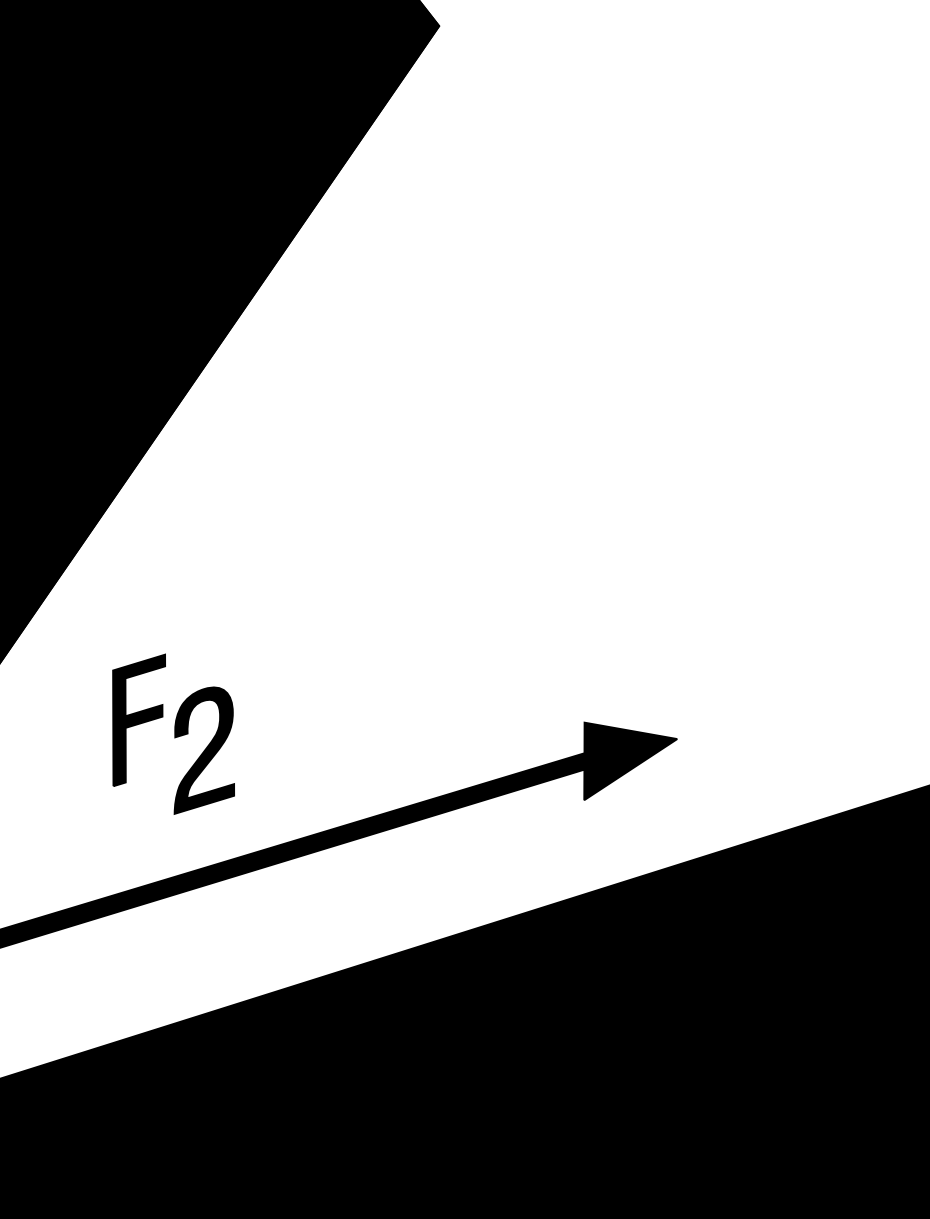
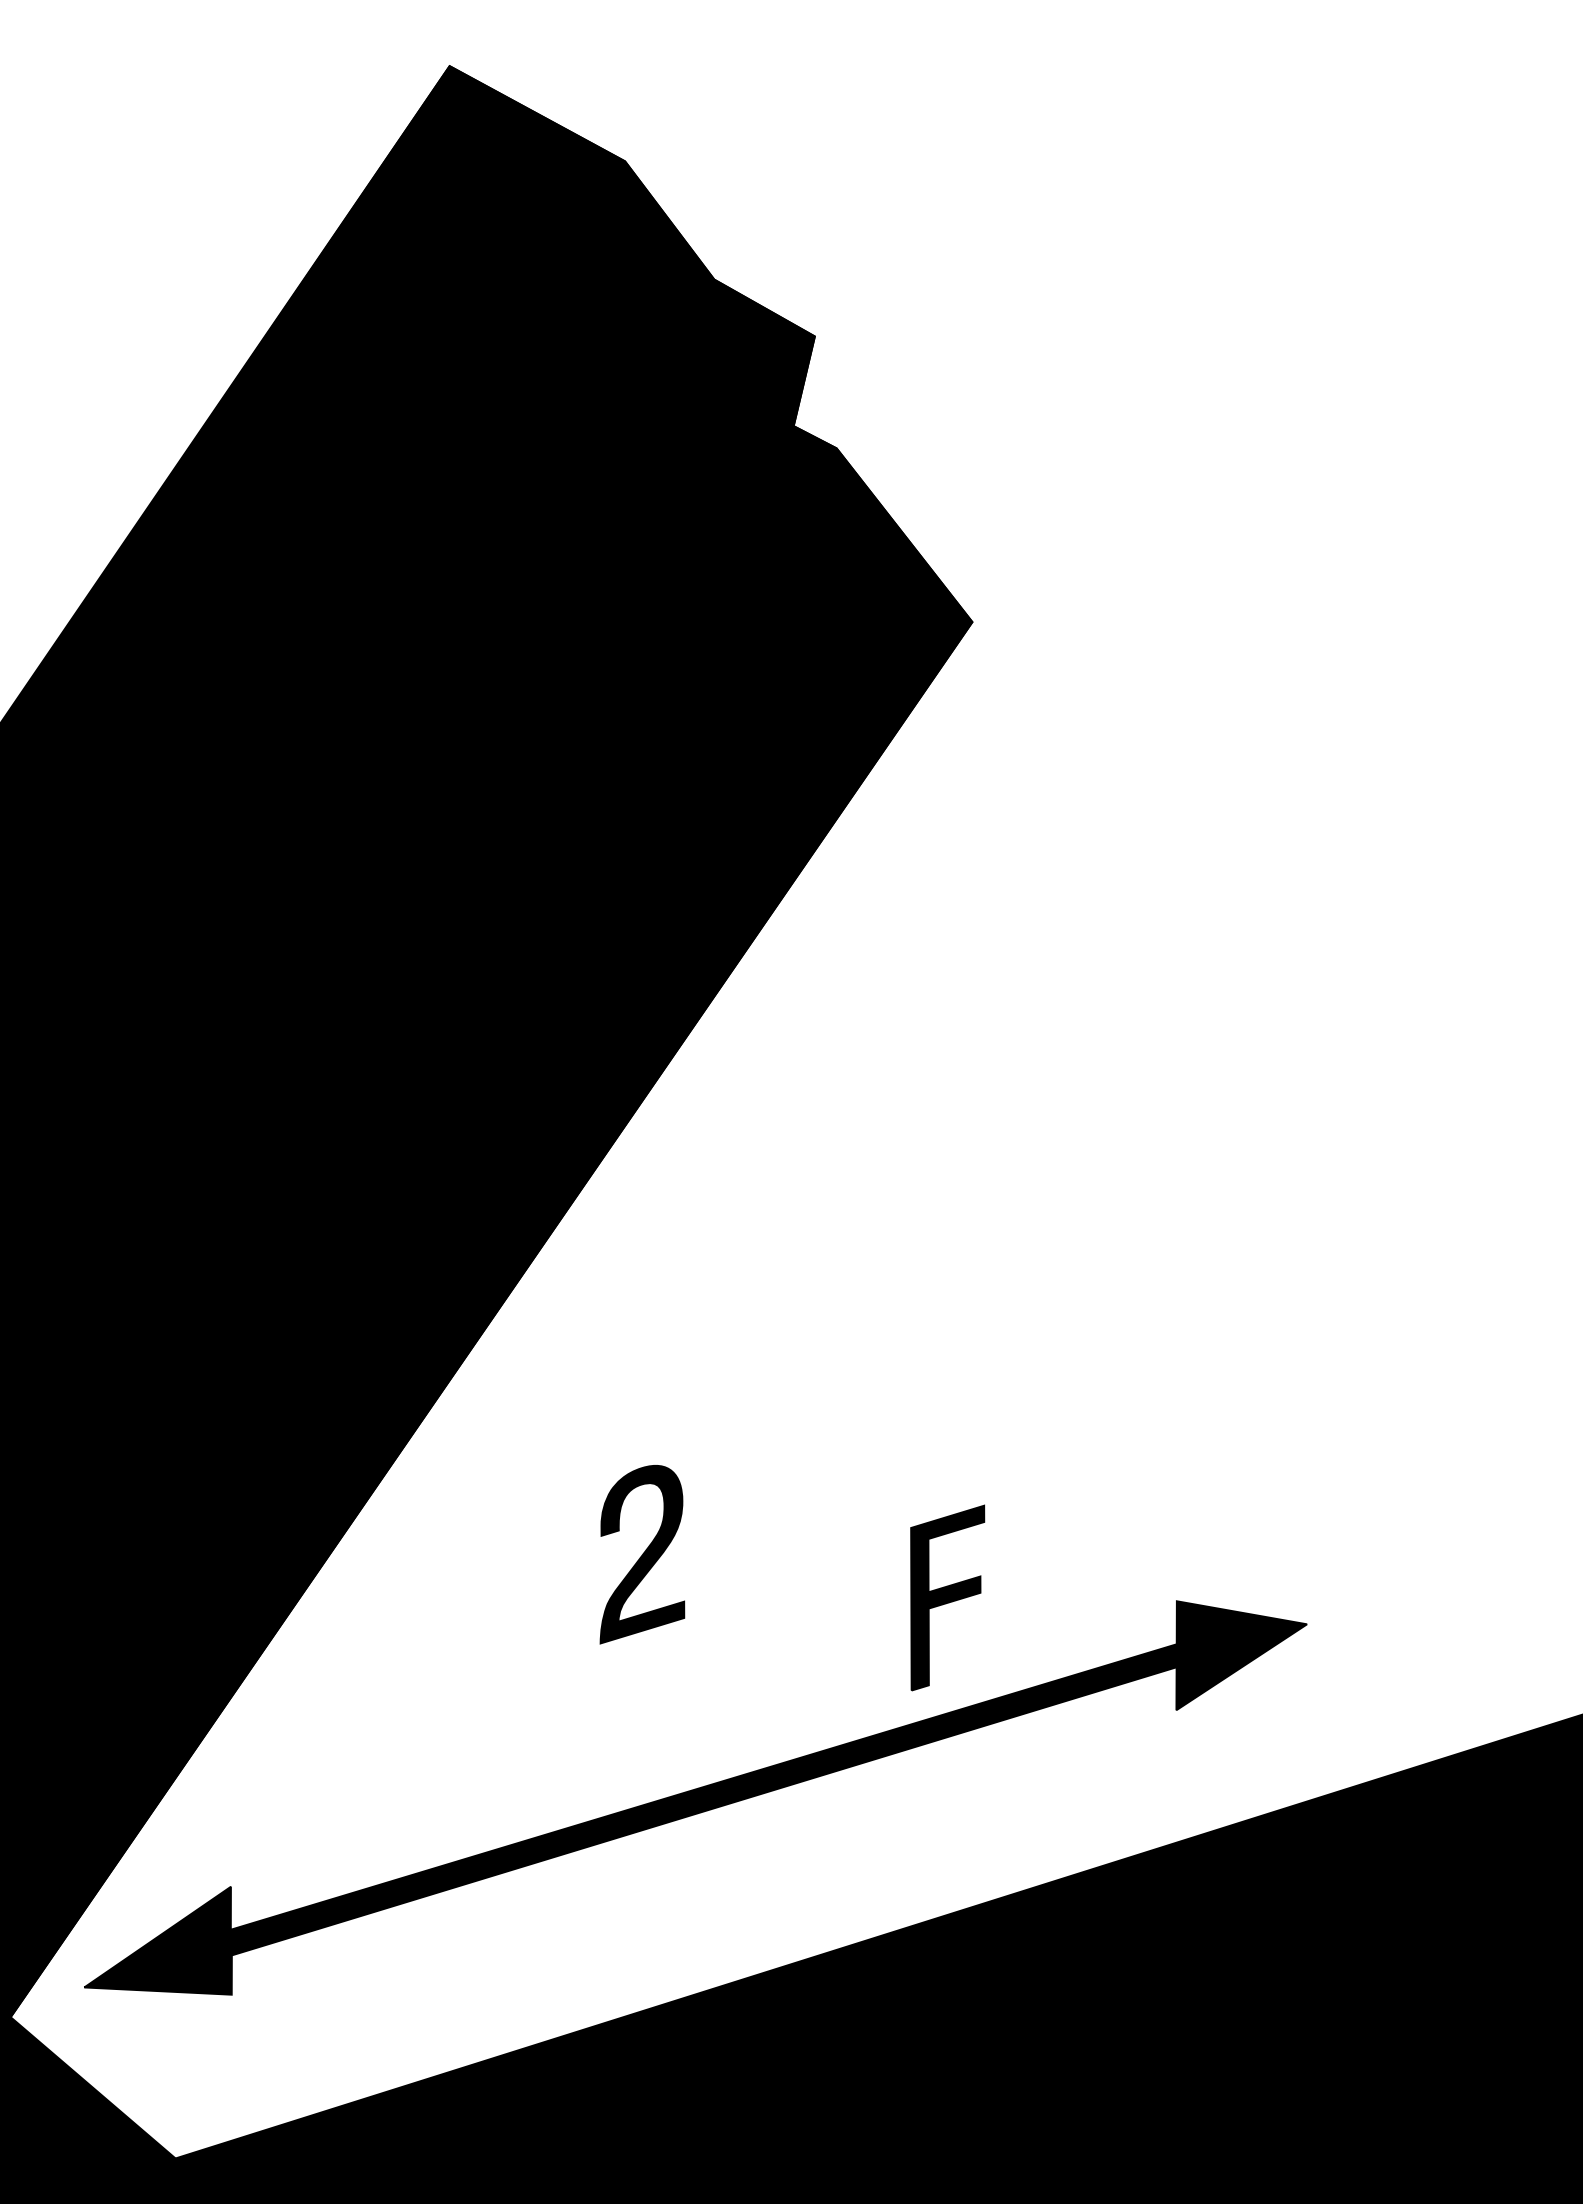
part: (139, 719) -> (947, 1597), moved
part: (204, 750) -> (642, 1554), moved

